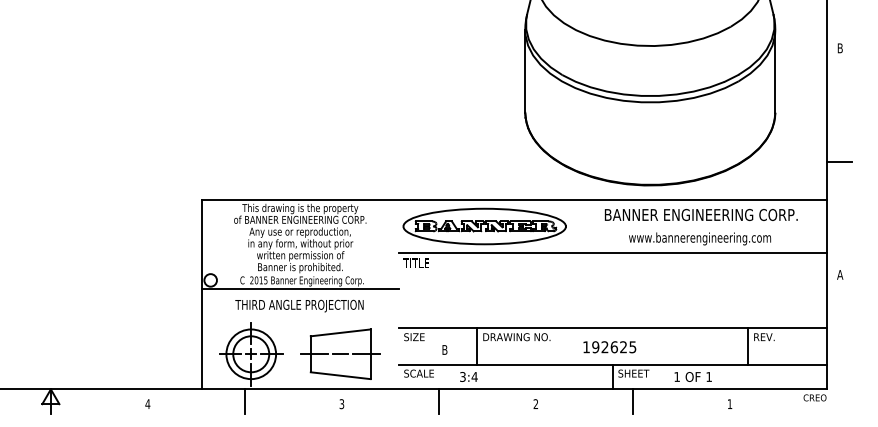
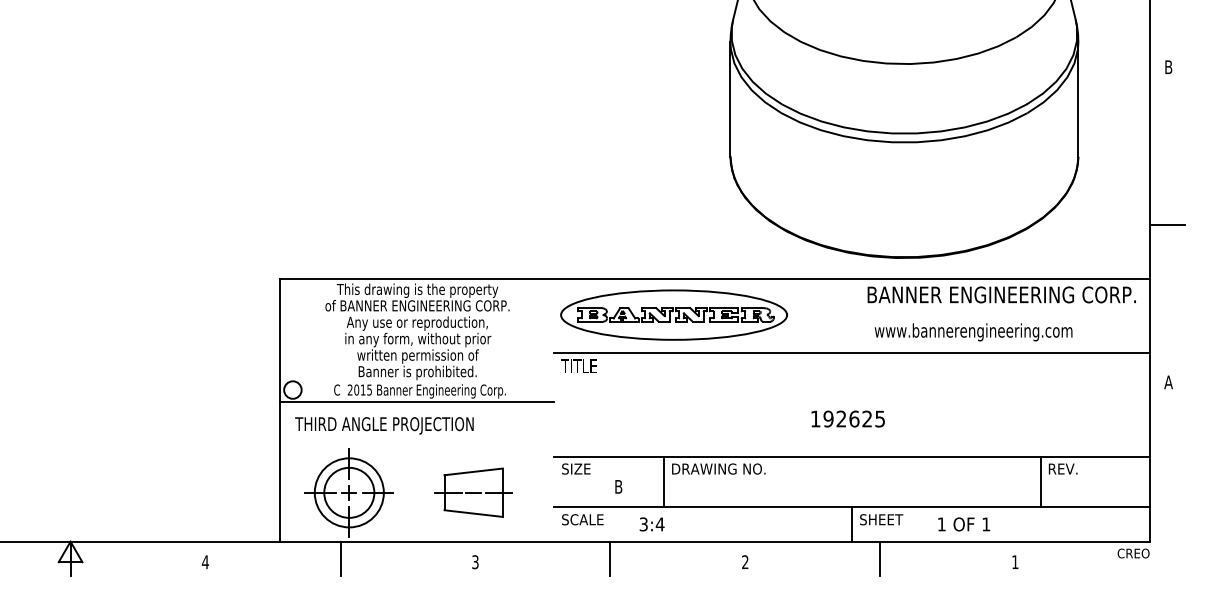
text: (700, 214) -> (1000, 294), moved
text: (299, 305) -> (384, 424), moved
text: (609, 347) -> (847, 419), moved
part: (340, 353) -> (473, 491), size x0.7

